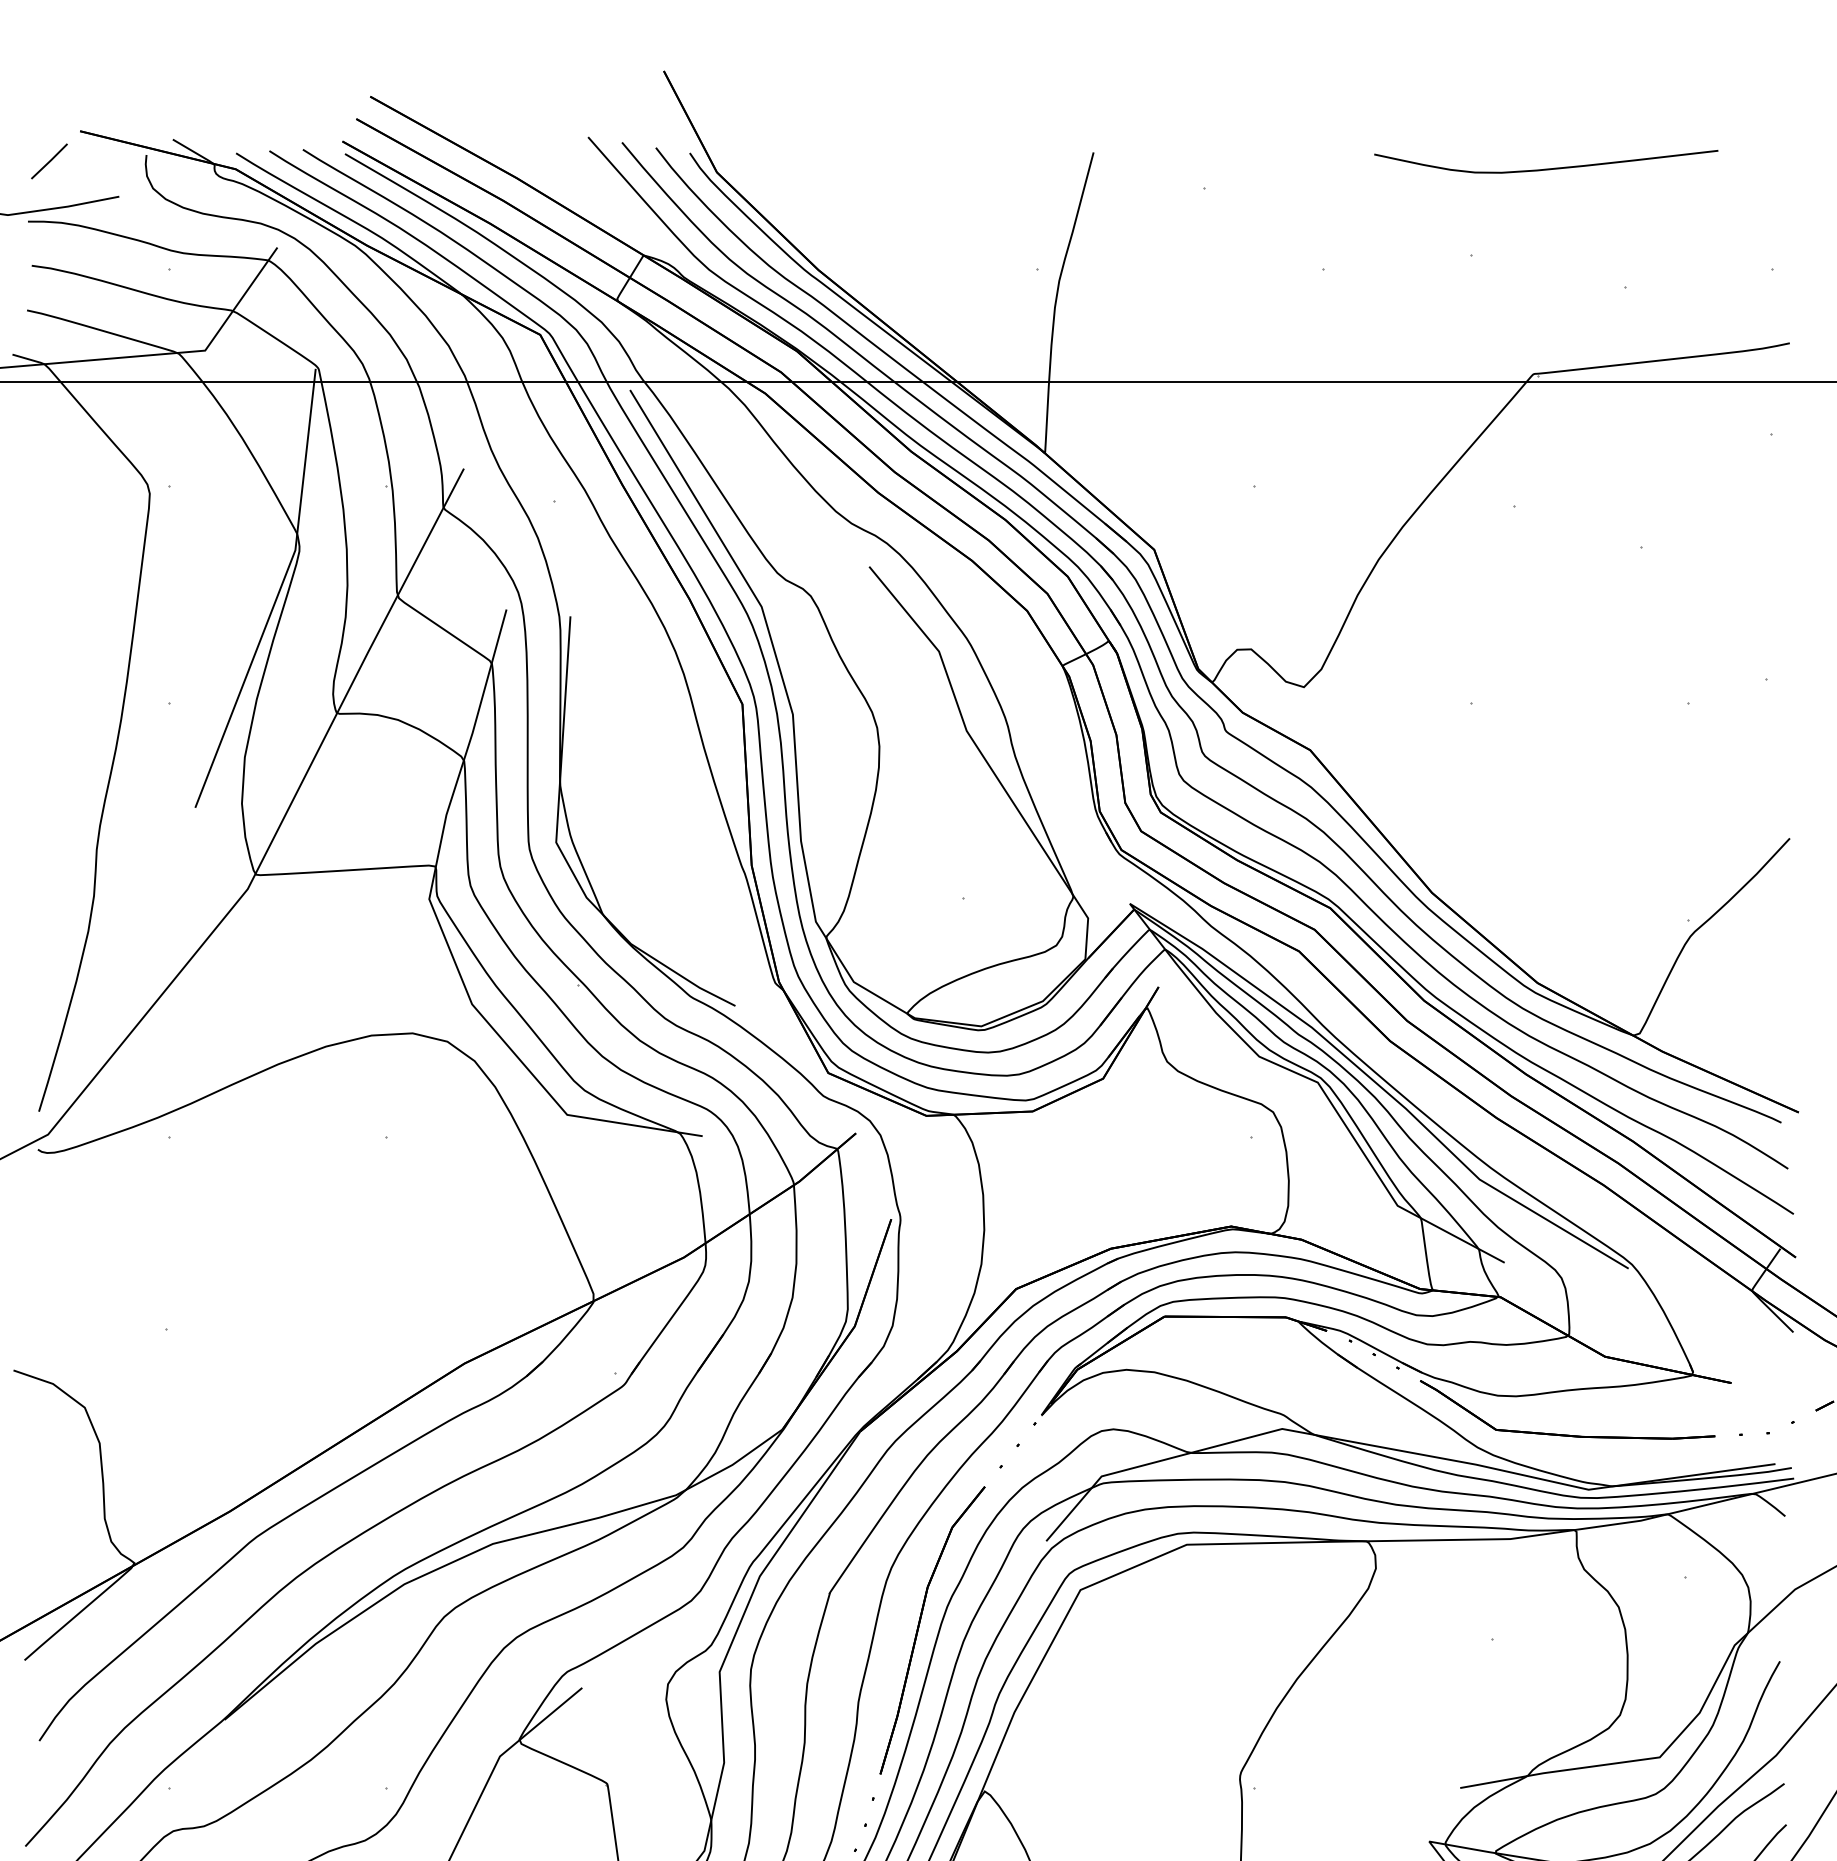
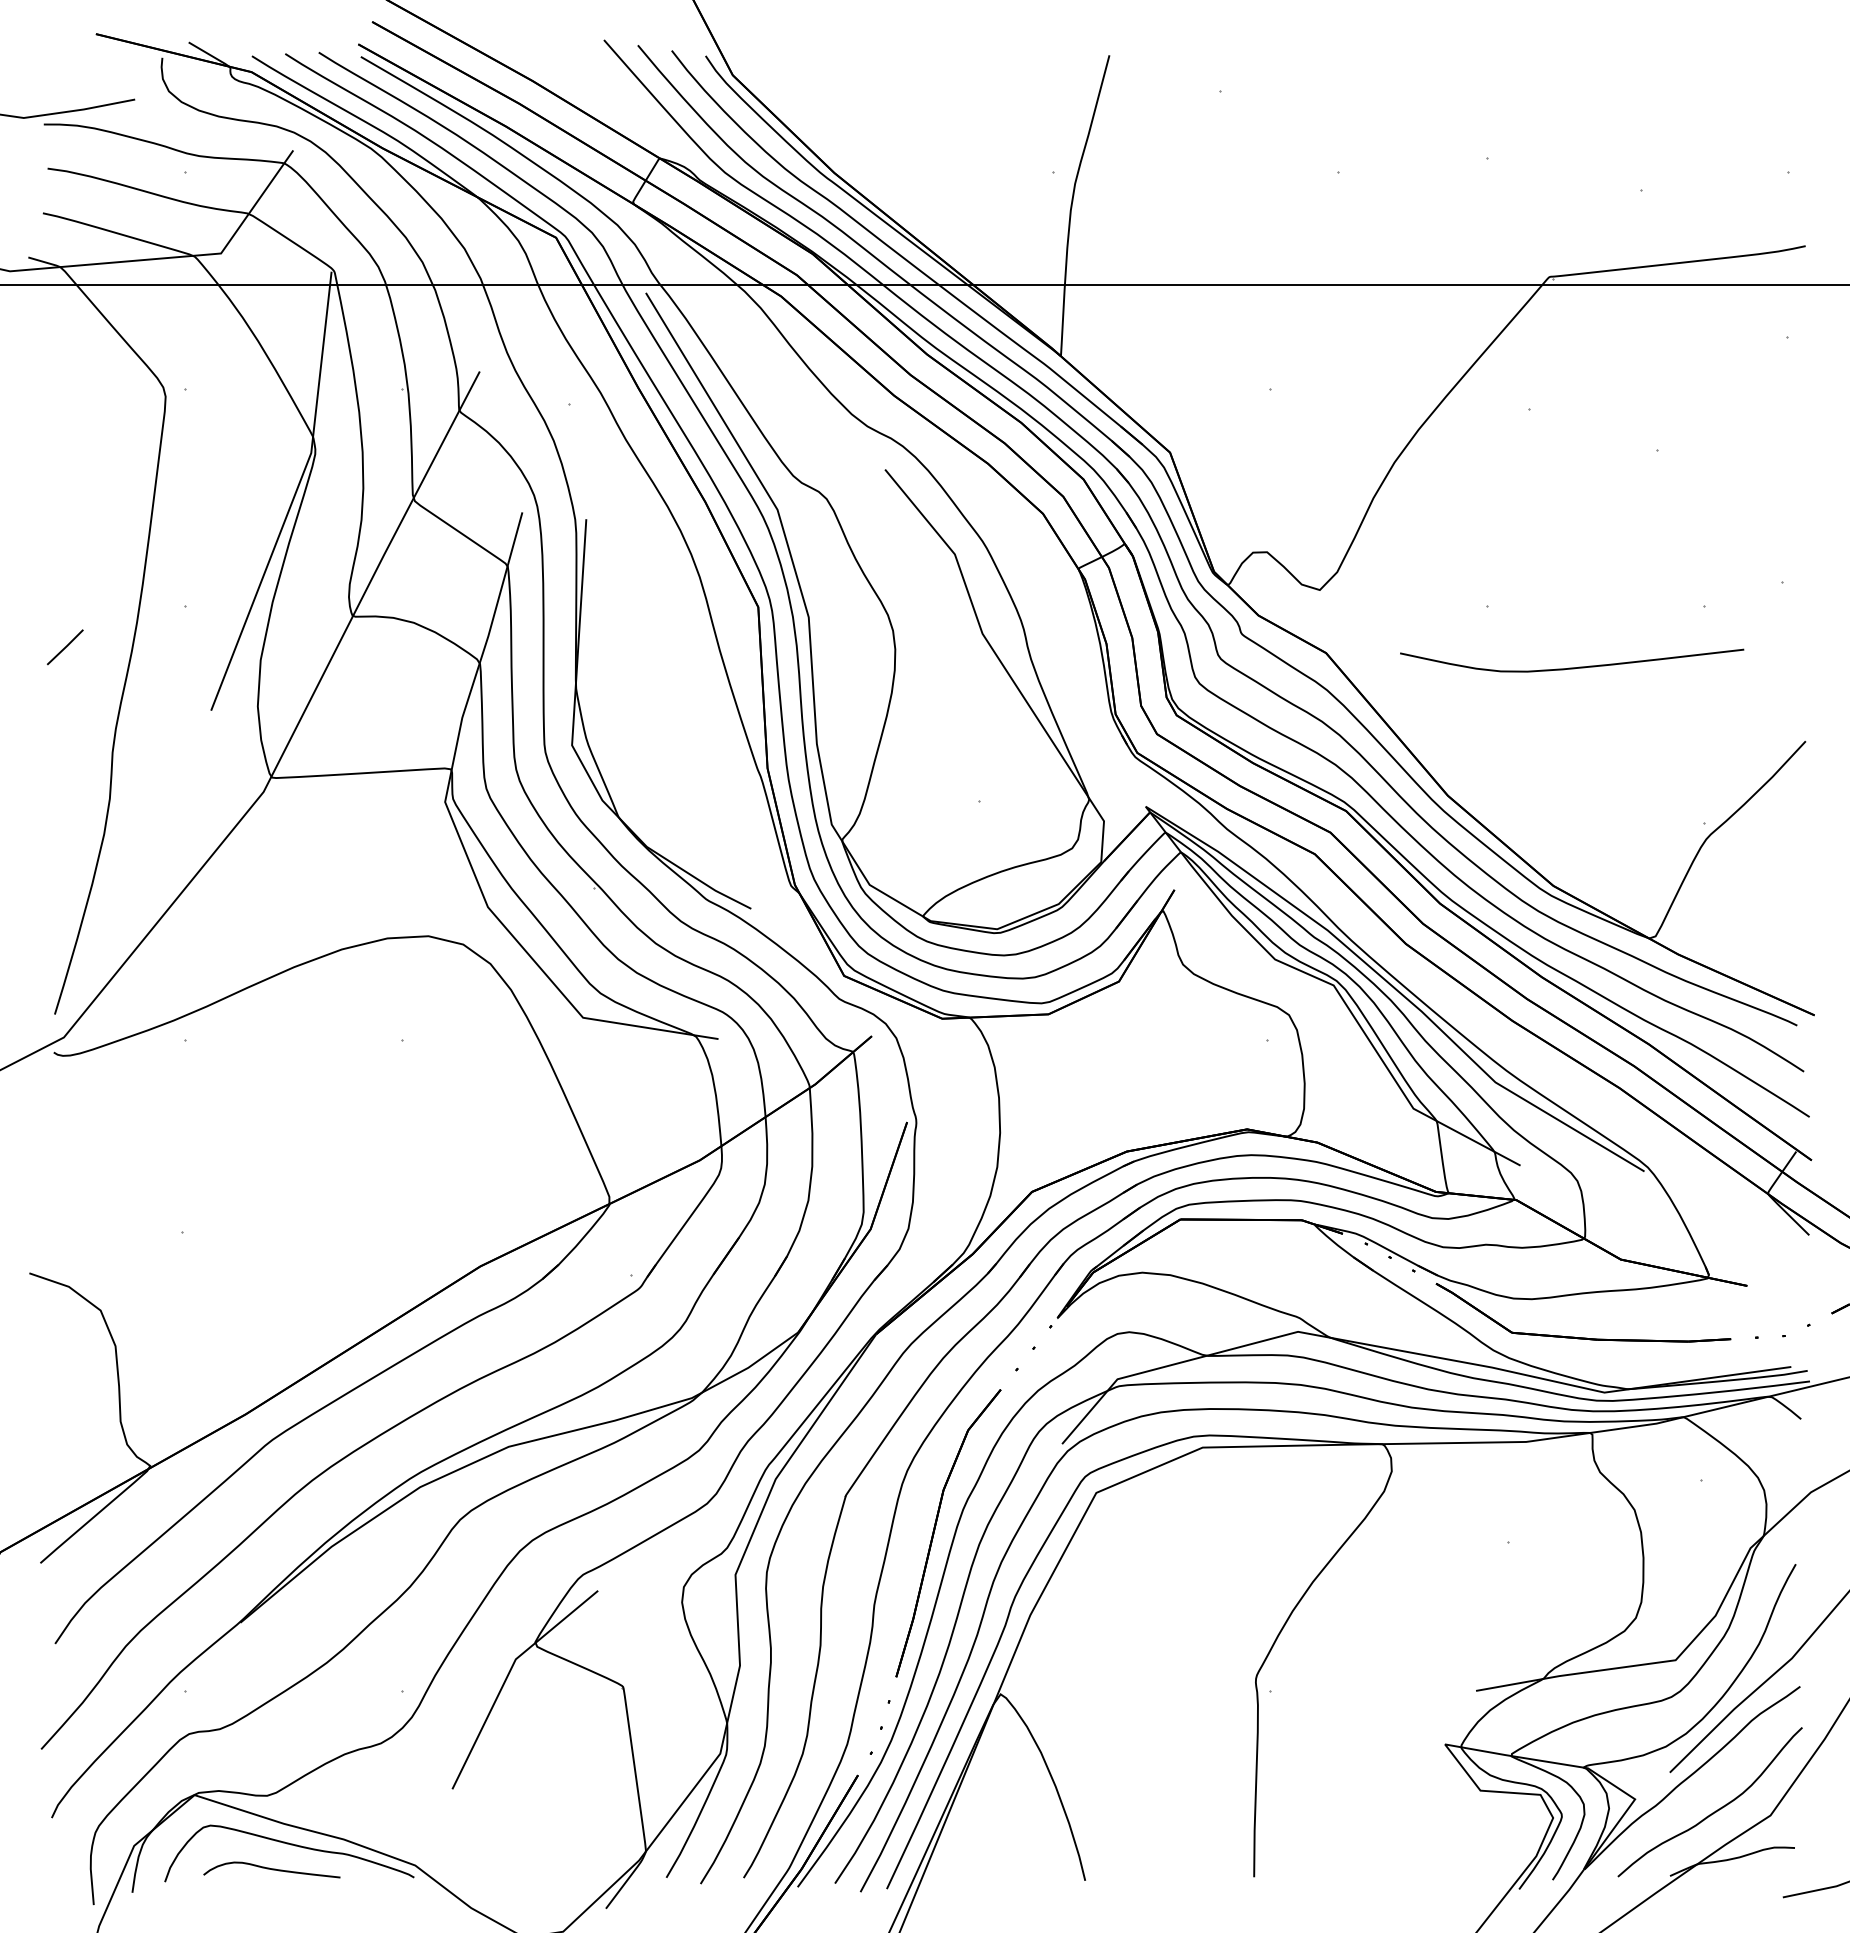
line: (49, 161) -> (65, 647), moved
curve: (1546, 168) -> (1572, 667), moved

